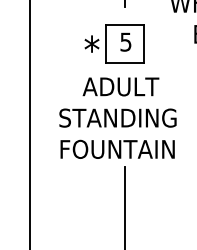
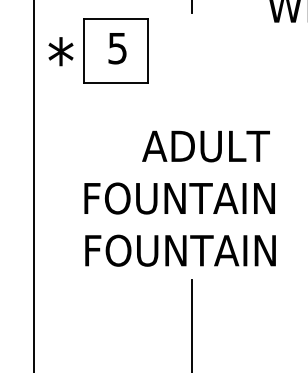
part: (114, 43) -> (98, 50), moved
text: (120, 86) -> (205, 145), moved
text: (117, 117) -> (180, 197), STANDING -> FOUNTAIN

